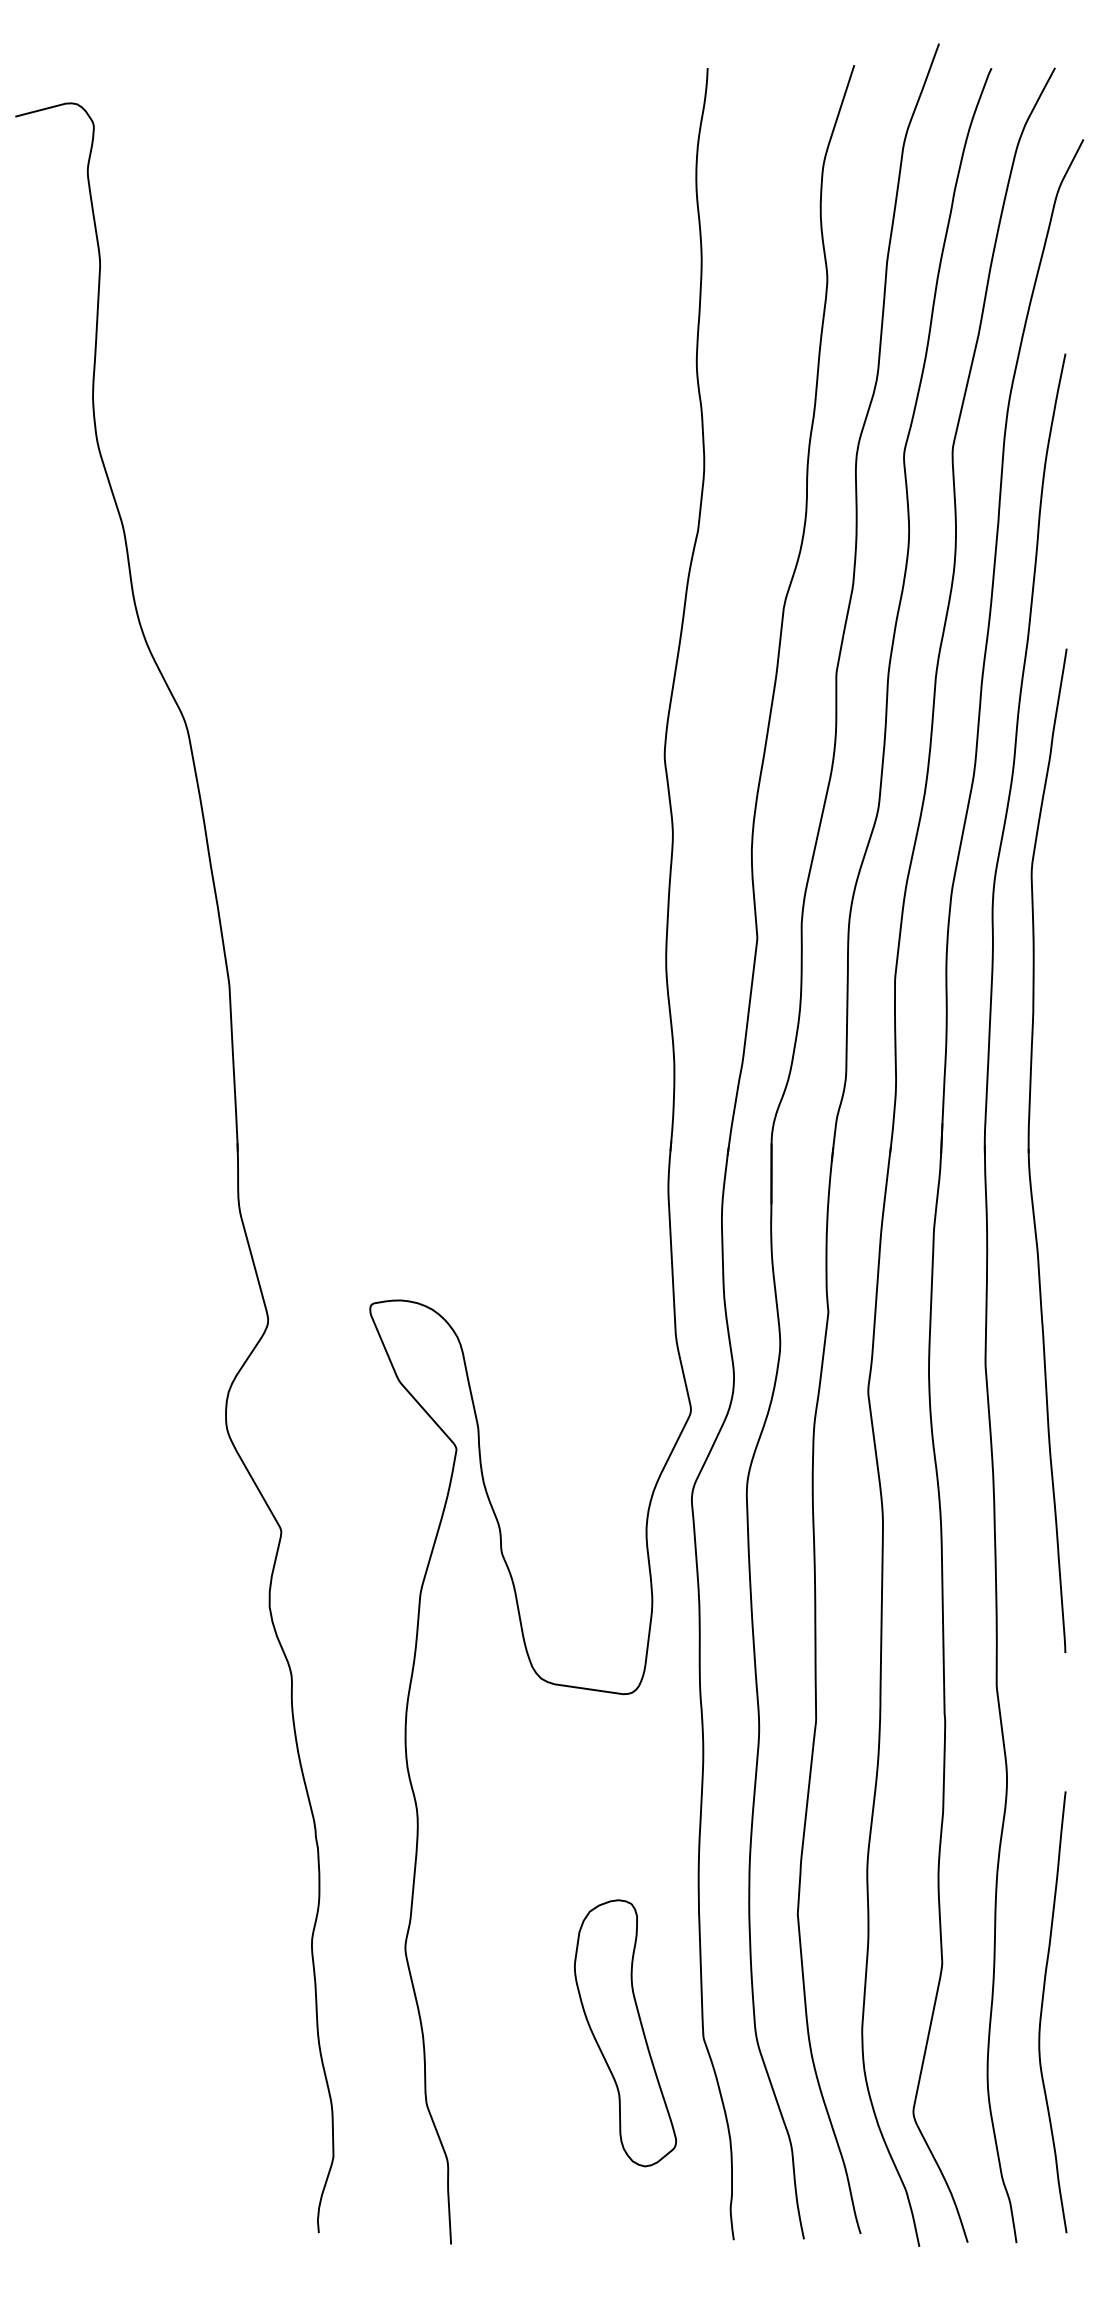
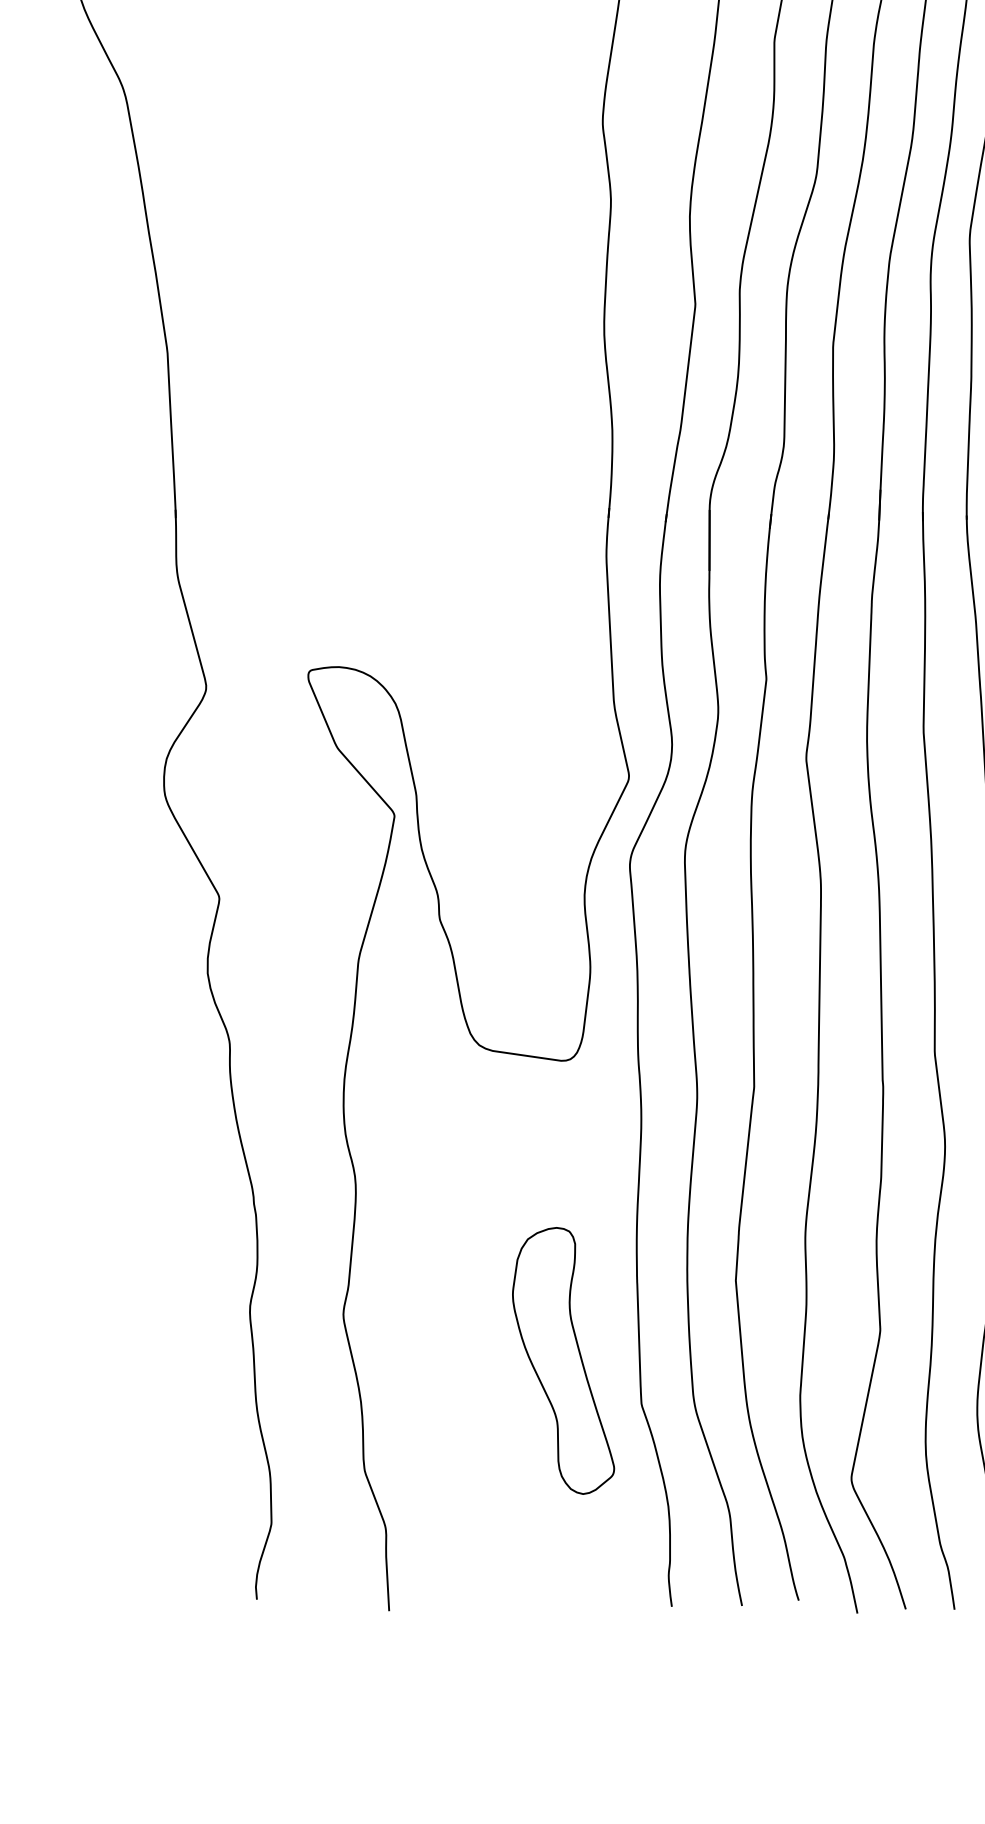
part: (625, 2033) -> (563, 1361), moved

